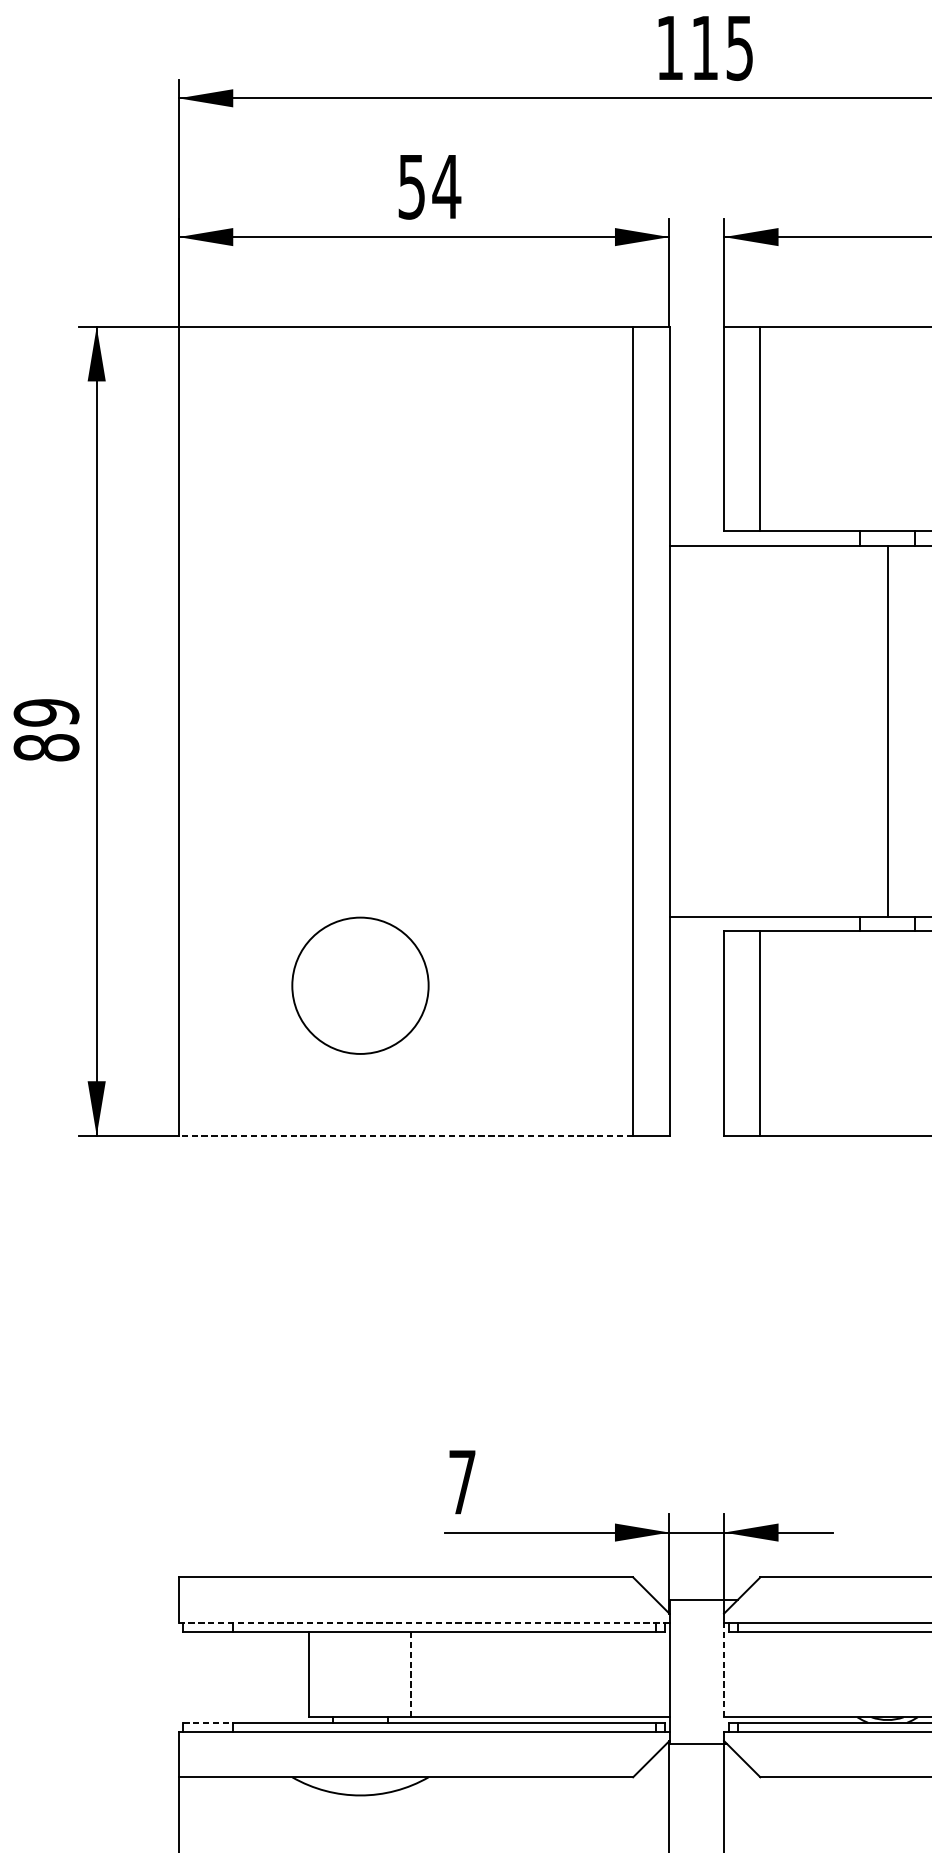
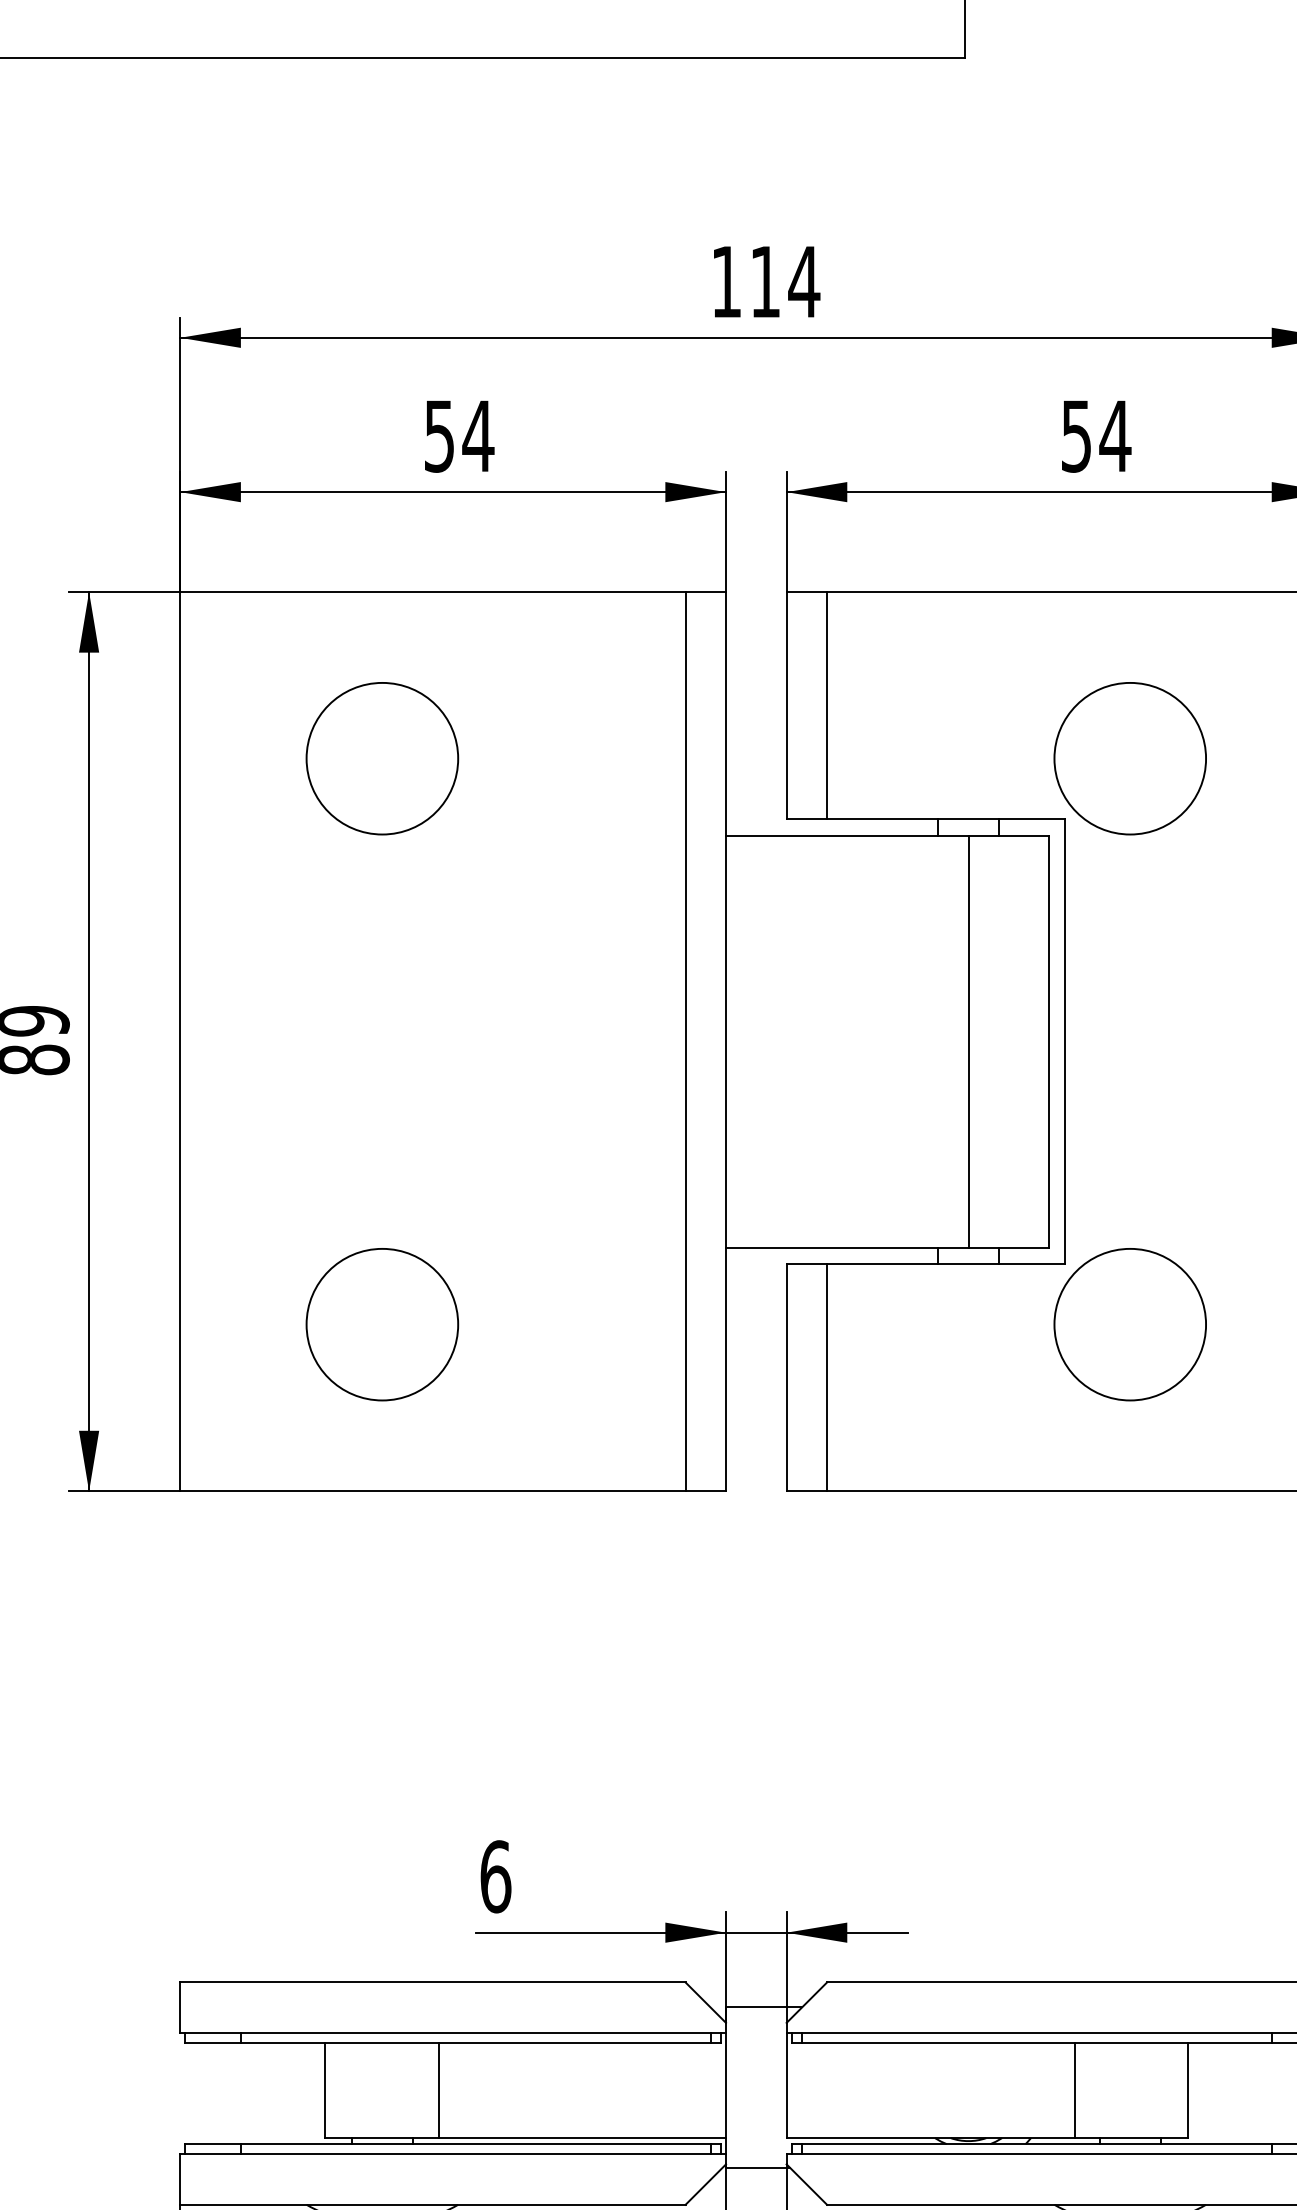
text: (740, 48) -> (804, 282), 115 -> 114
circle: (360, 476) -> (382, 758), added
line: (405, 1135) -> (432, 1491), dashed -> solid
text: (462, 1482) -> (495, 1876), 7 -> 6
line: (424, 1623) -> (453, 2033), dashed -> solid
line: (723, 1670) -> (786, 2085), dashed -> solid
line: (411, 1675) -> (439, 2091), dashed -> solid
line: (208, 1723) -> (213, 2144), dashed -> solid

